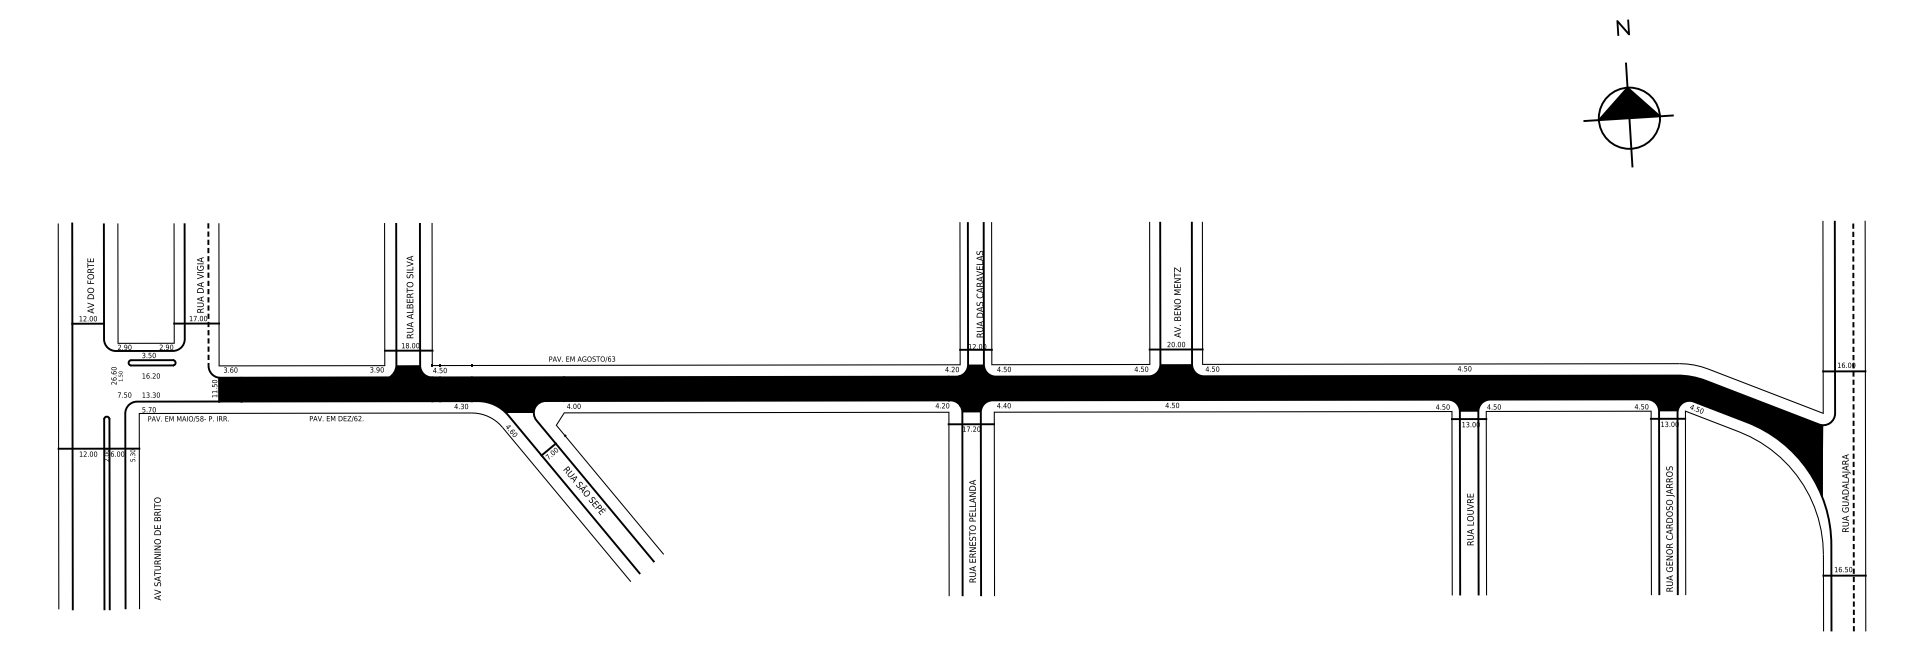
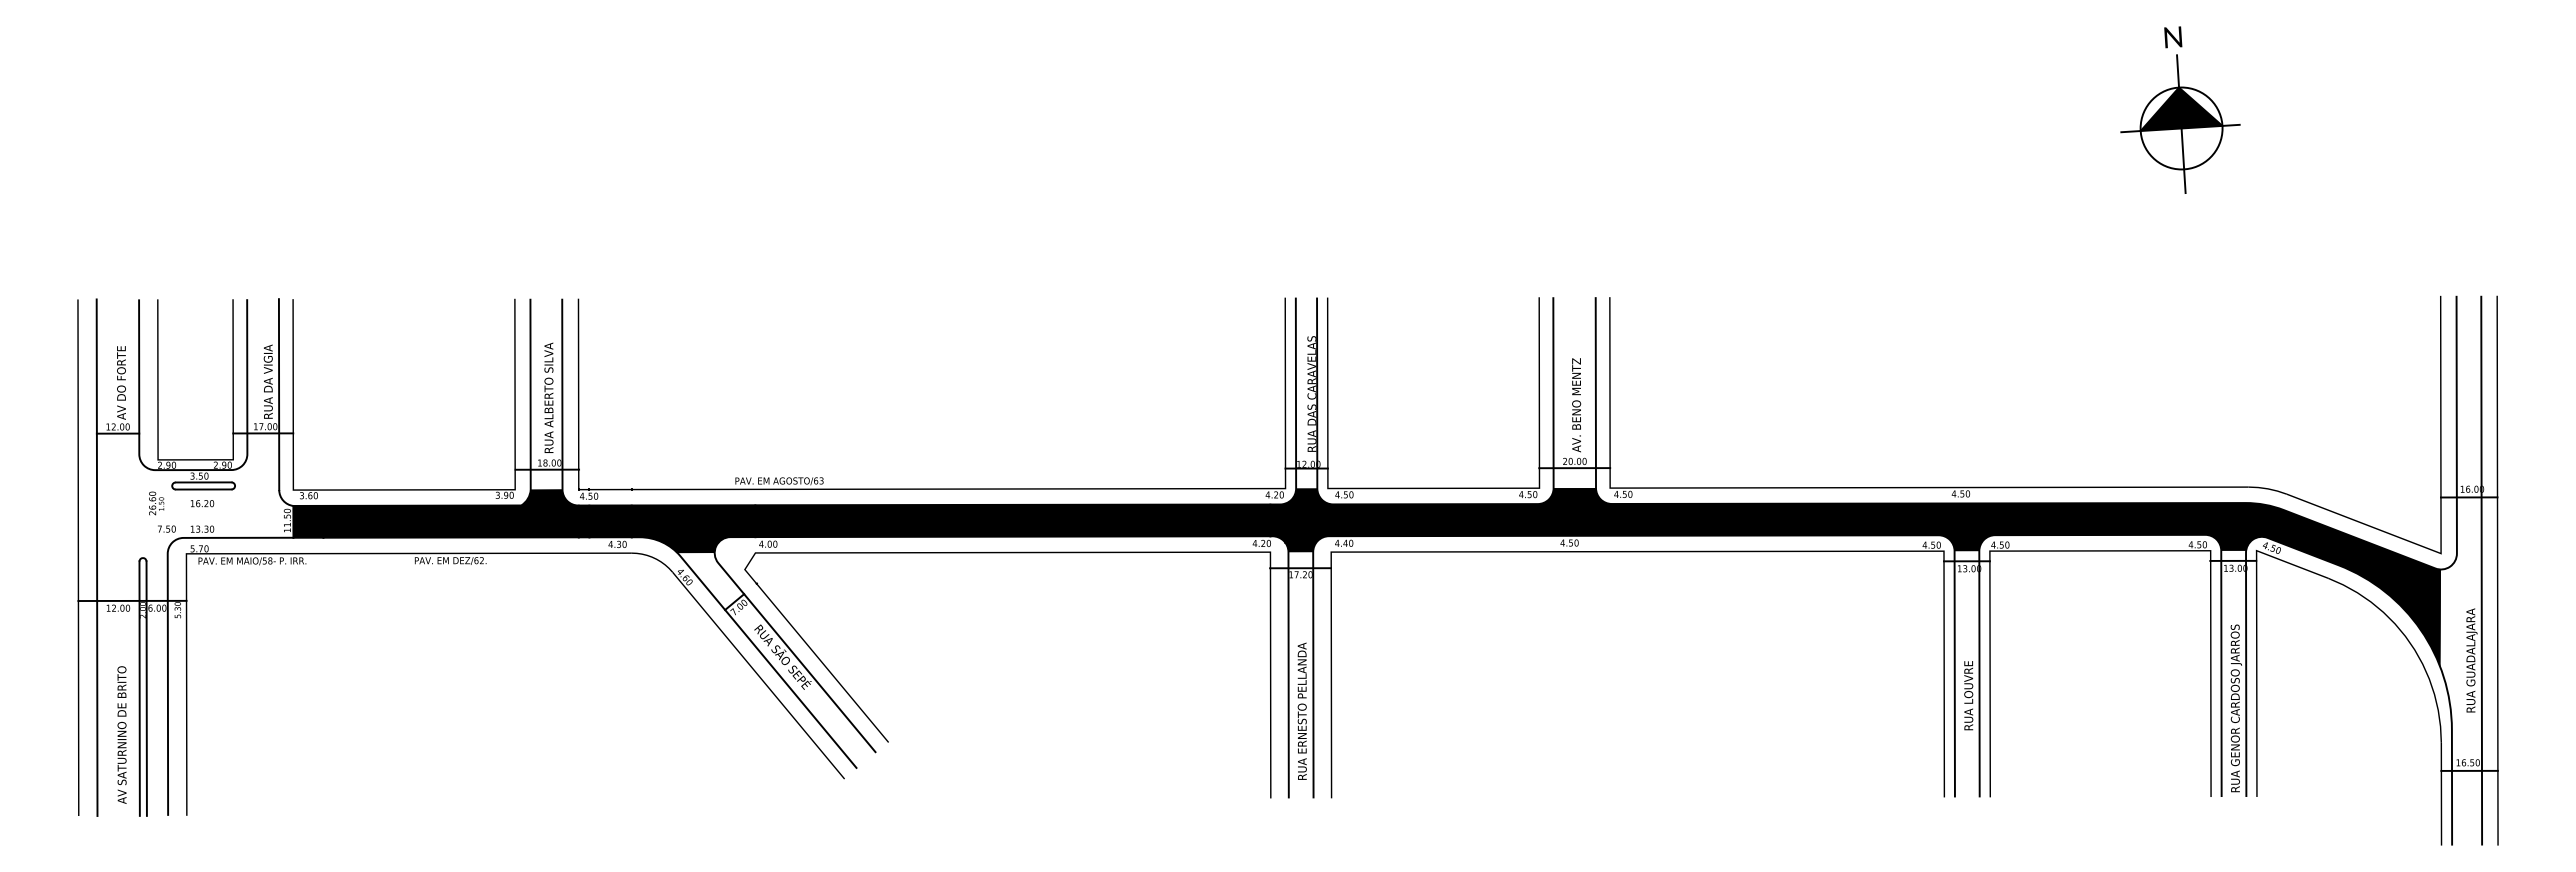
part: (1628, 114) -> (2180, 123), moved
line: (208, 295) -> (279, 395), dashed -> solid
line: (1853, 425) -> (2481, 569), dashed -> solid
text: (157, 548) -> (121, 734), moved

